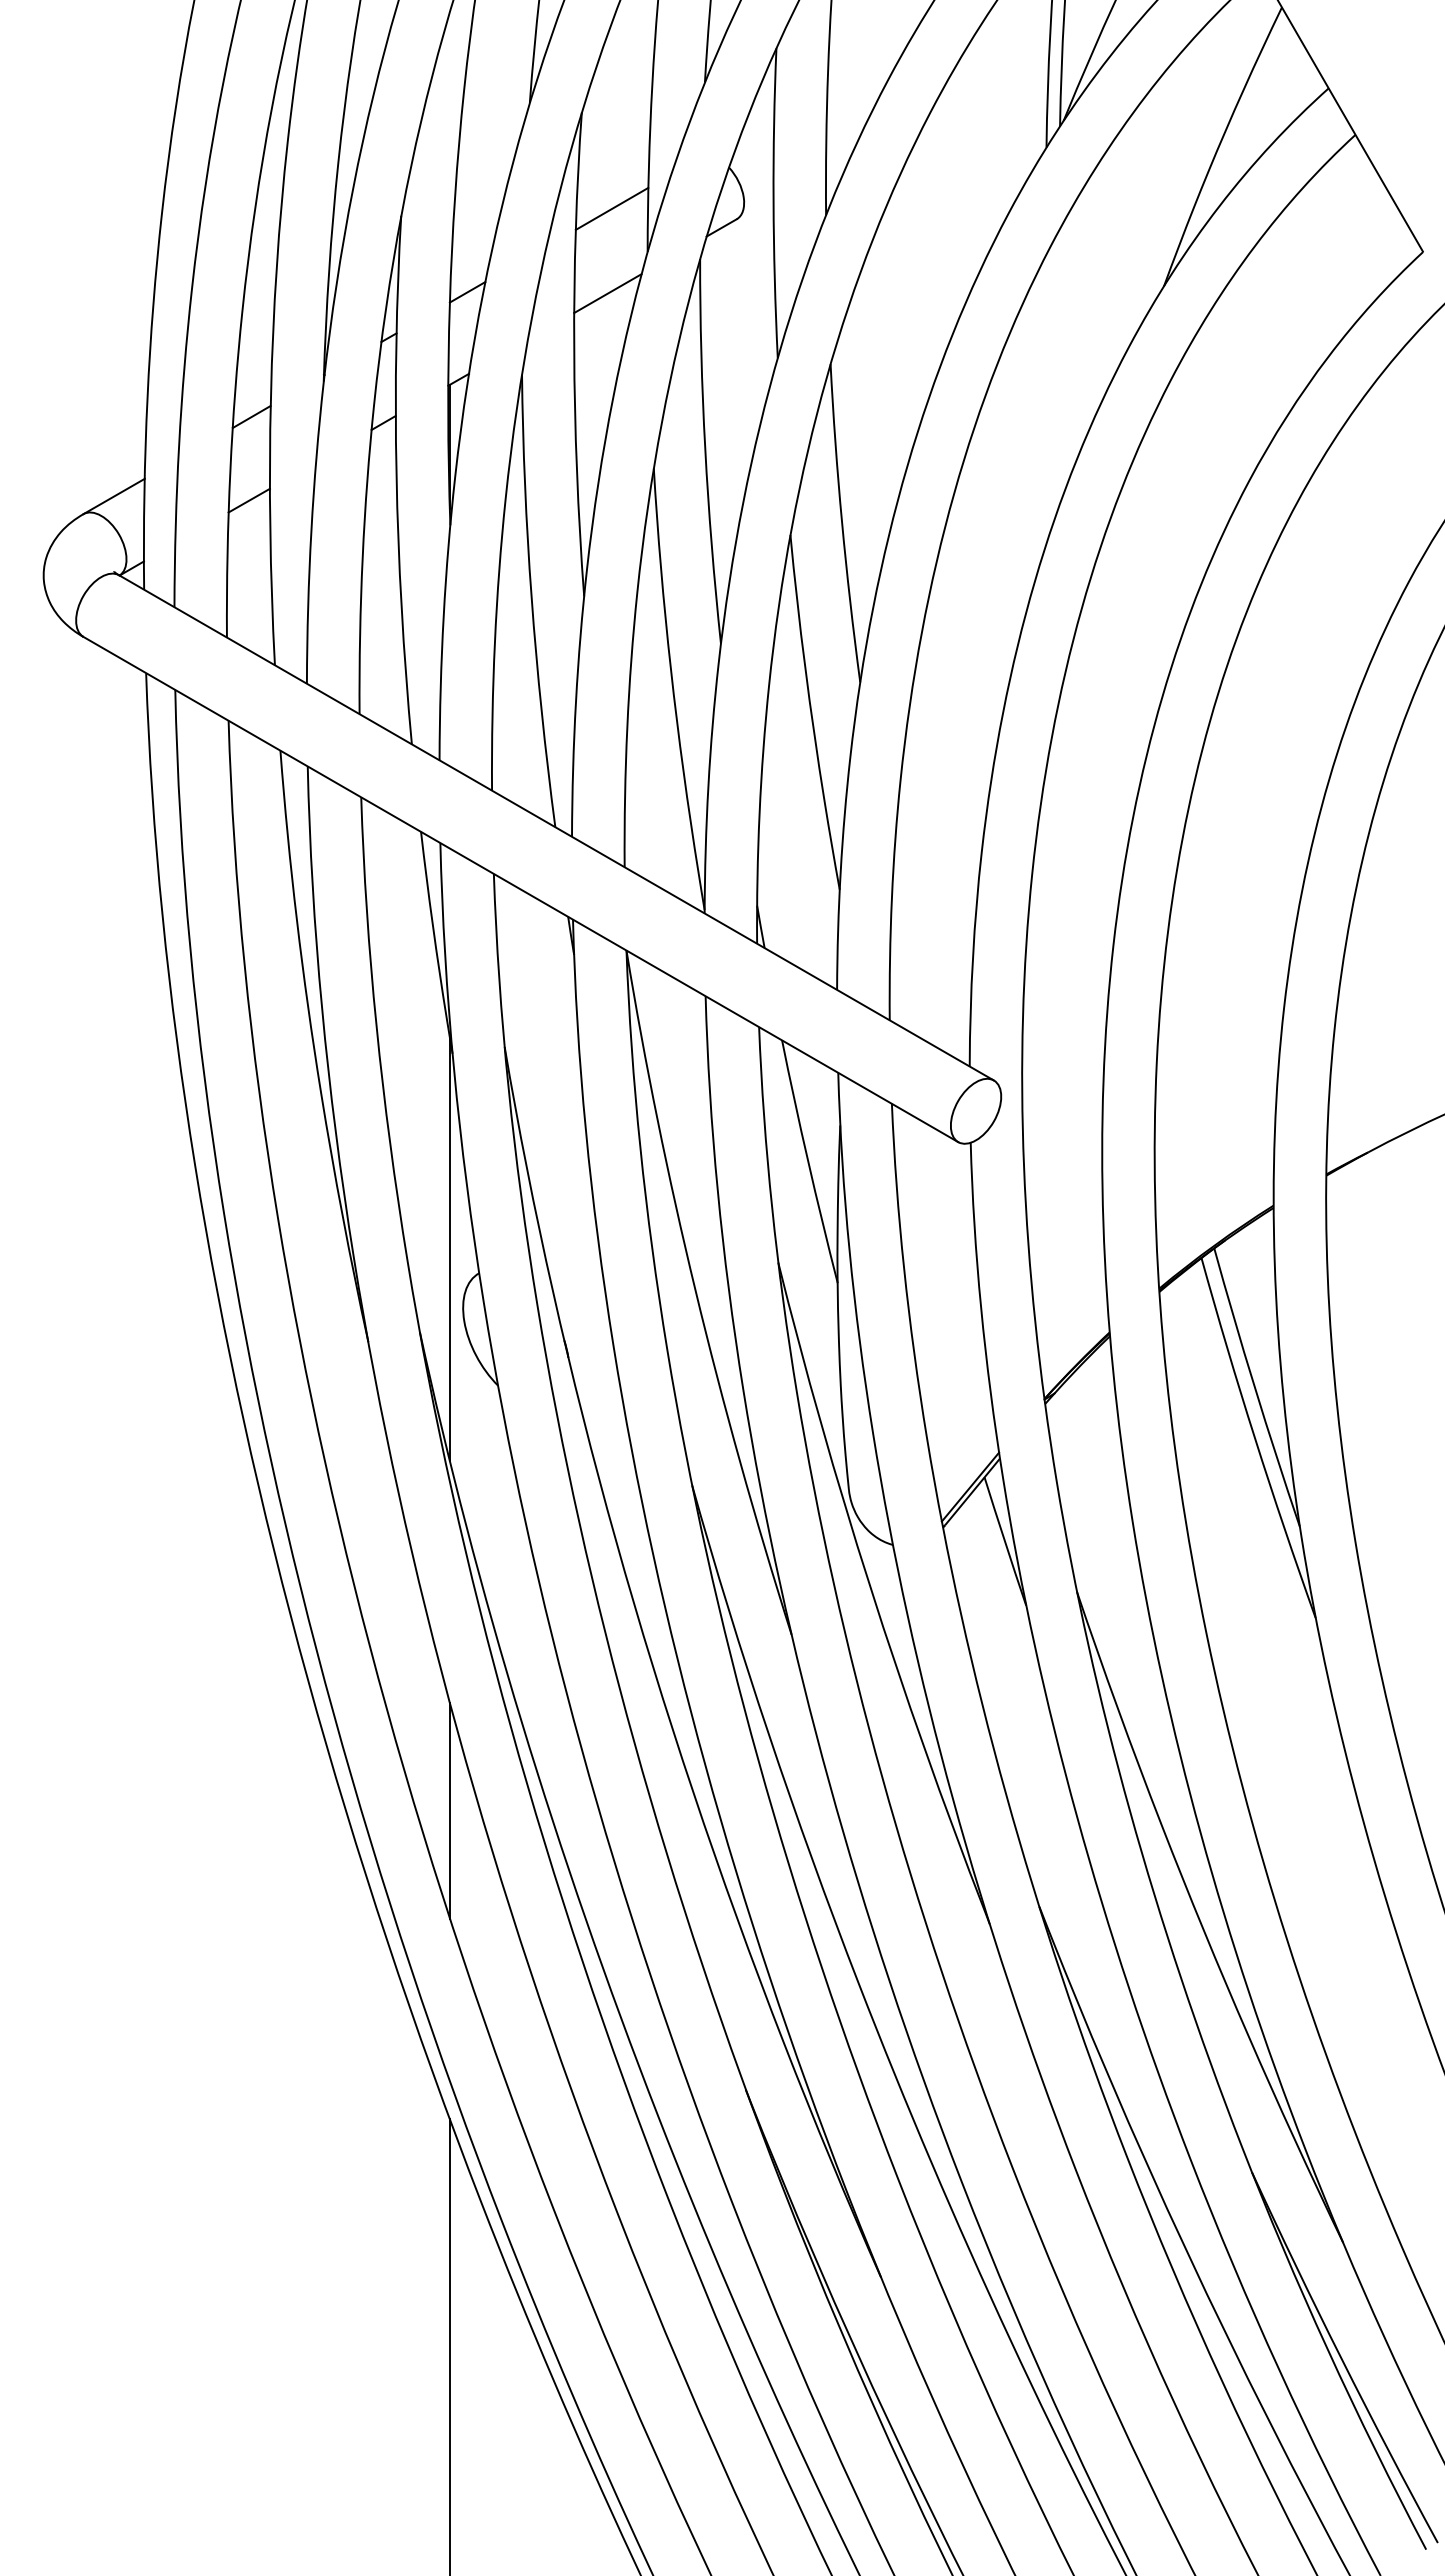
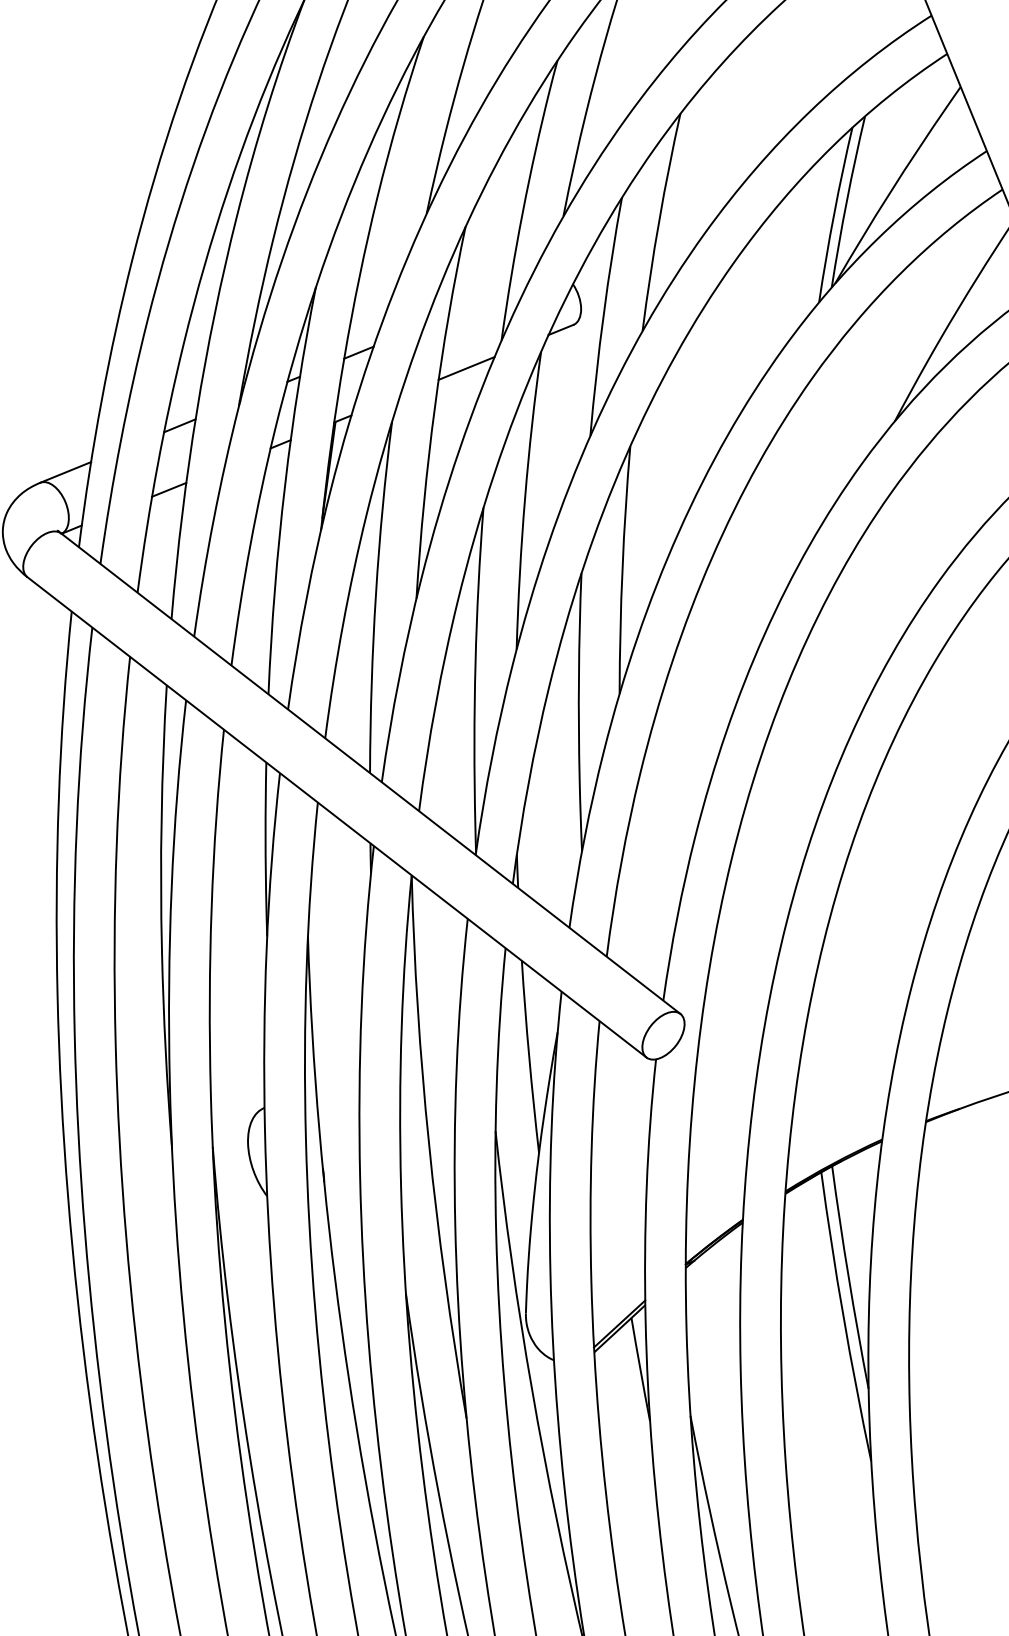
line: (611, 208) -> (478, 303), removed
line: (449, 1249) -> (244, 1086), removed
line: (449, 1810) -> (185, 1517), removed

